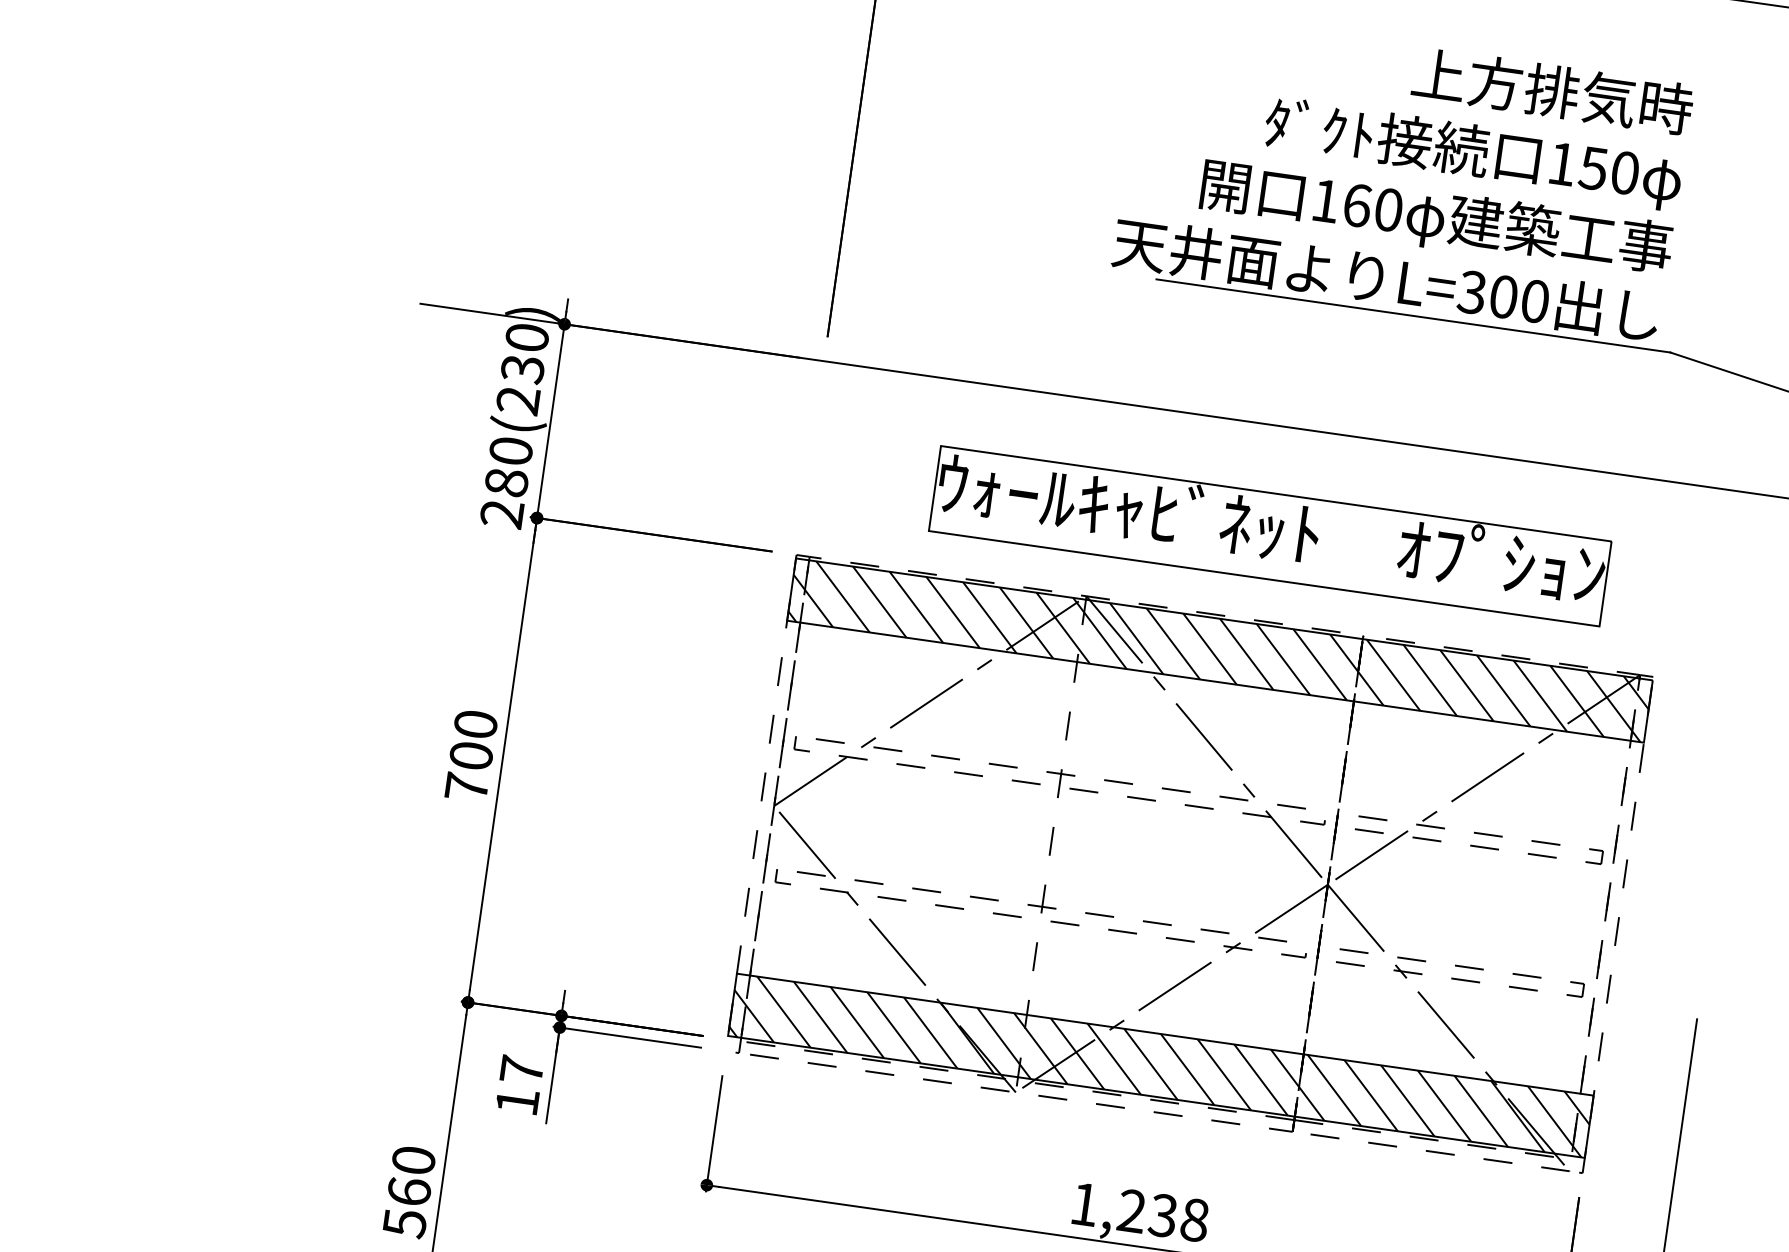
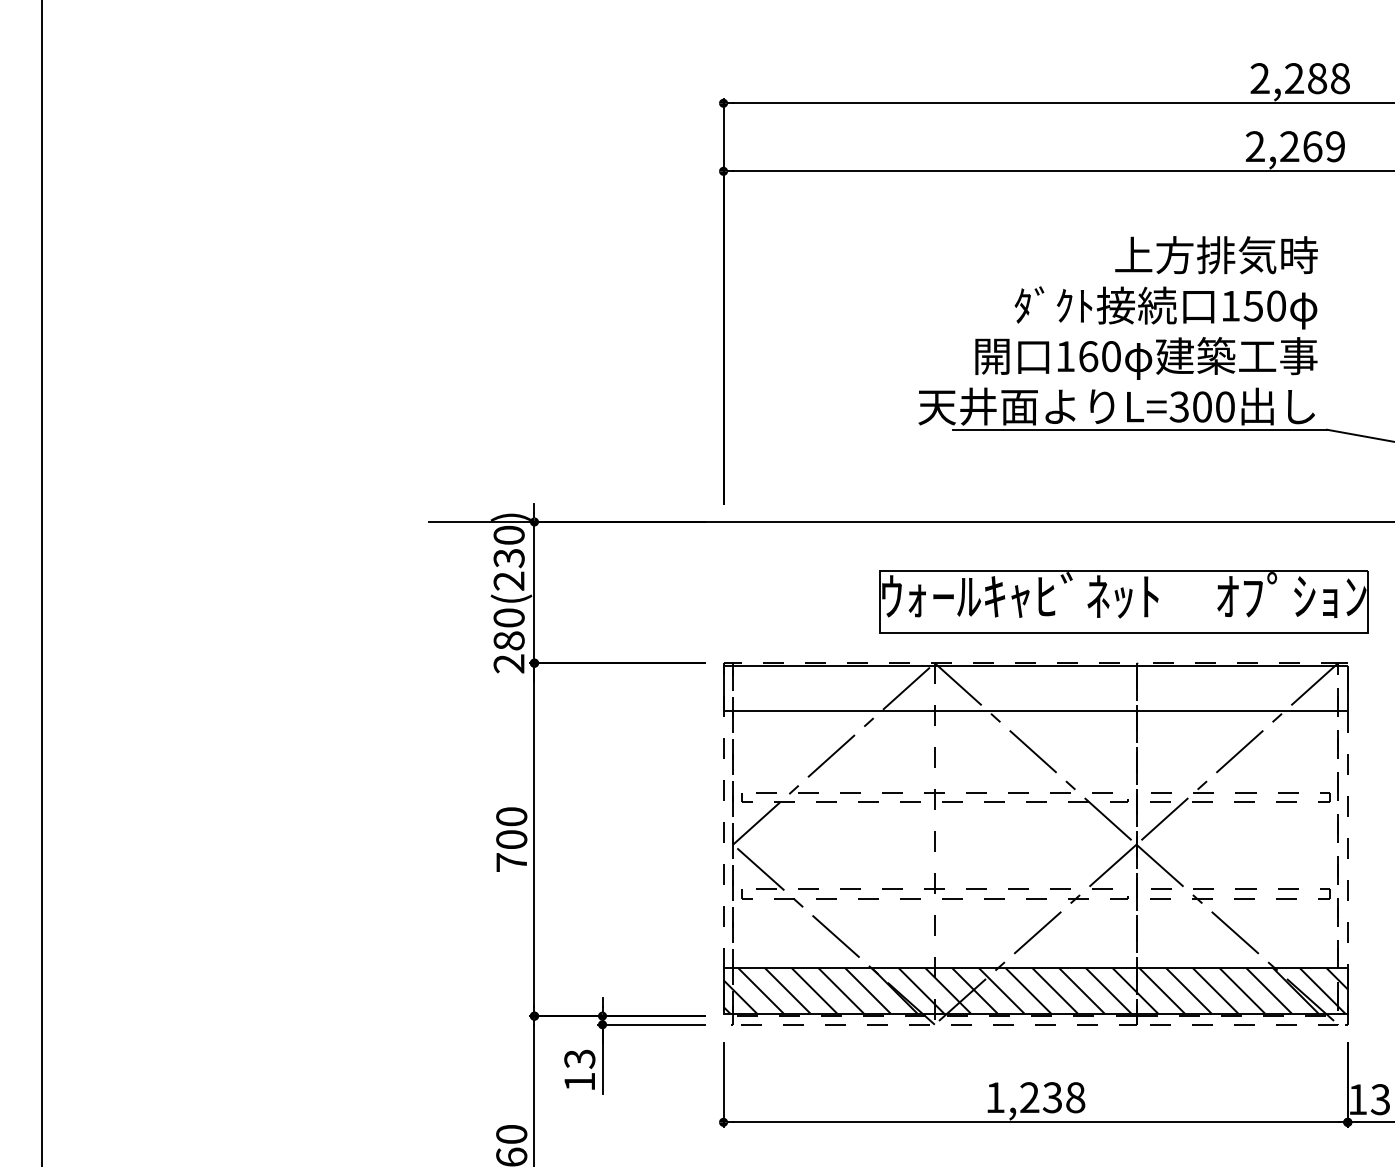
part: (1269, 535) -> (1123, 601), moved
hatch: (1219, 650) -> (1035, 688), removed
text: (521, 1069) -> (579, 1058), 17 -> 13

